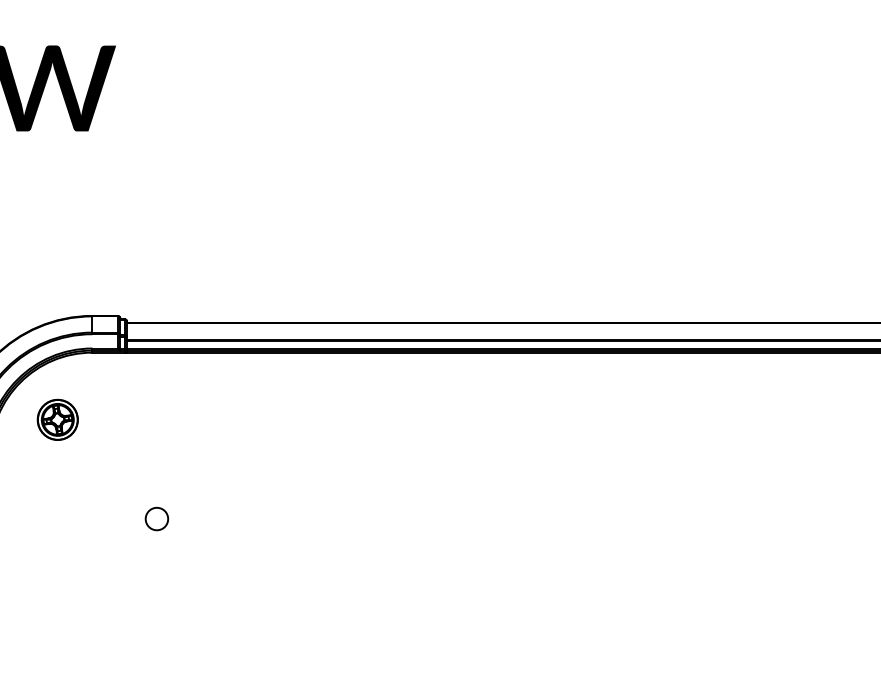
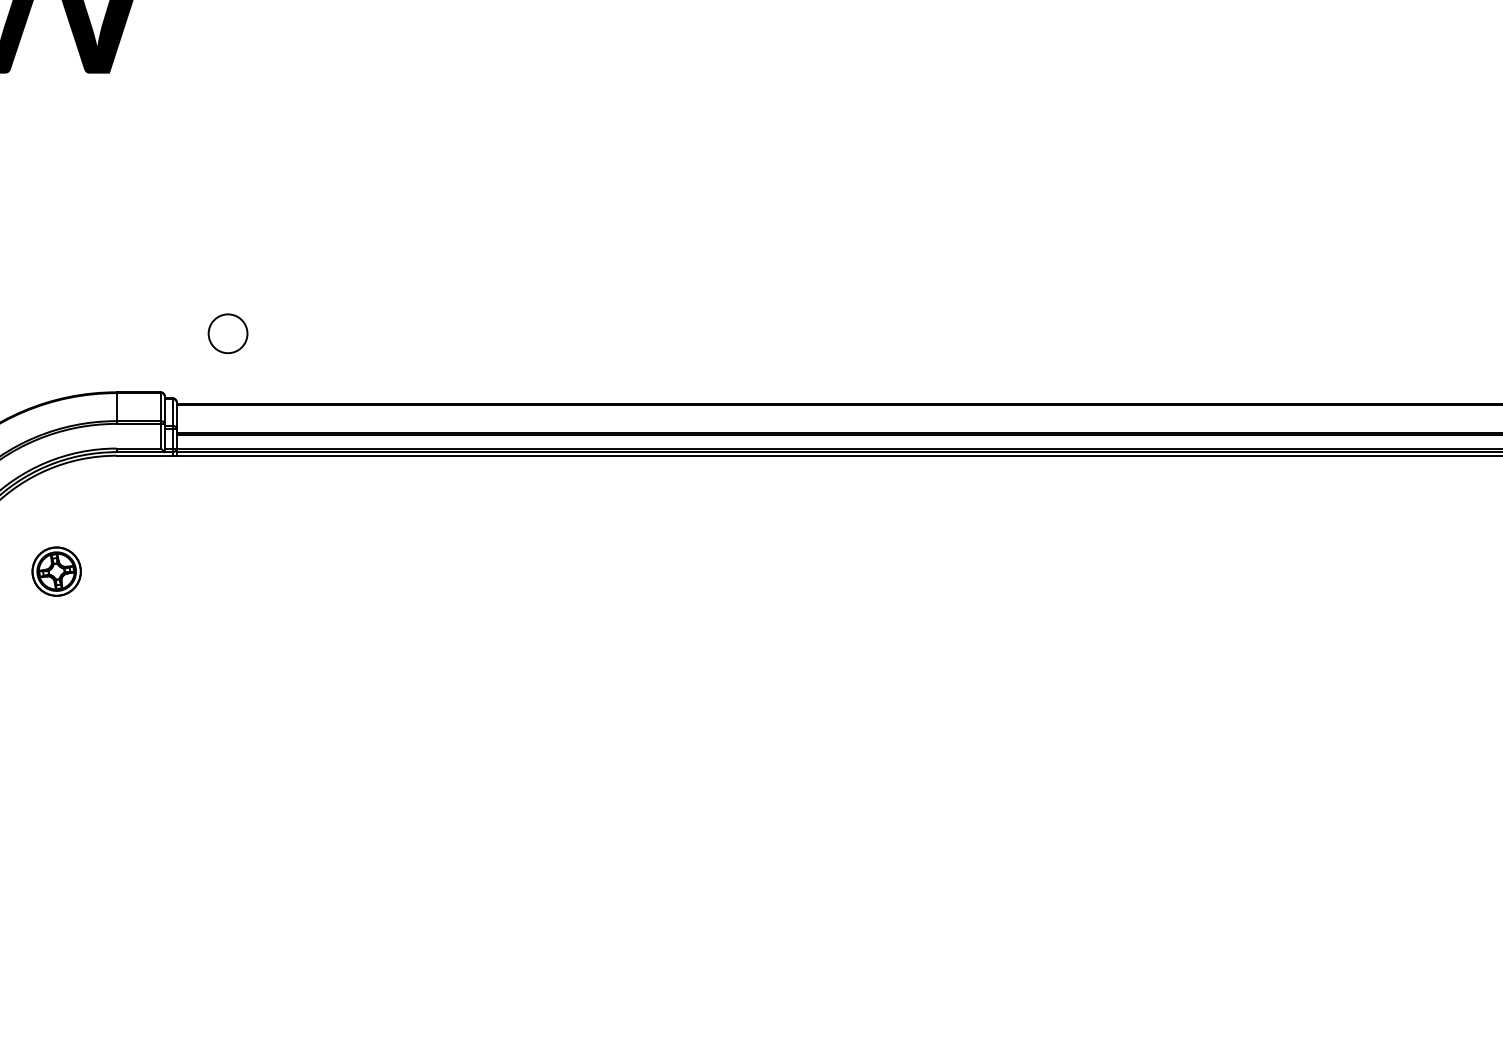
part: (57, 419) -> (56, 571), size x0.7
circle: (156, 518) -> (227, 332), moved

